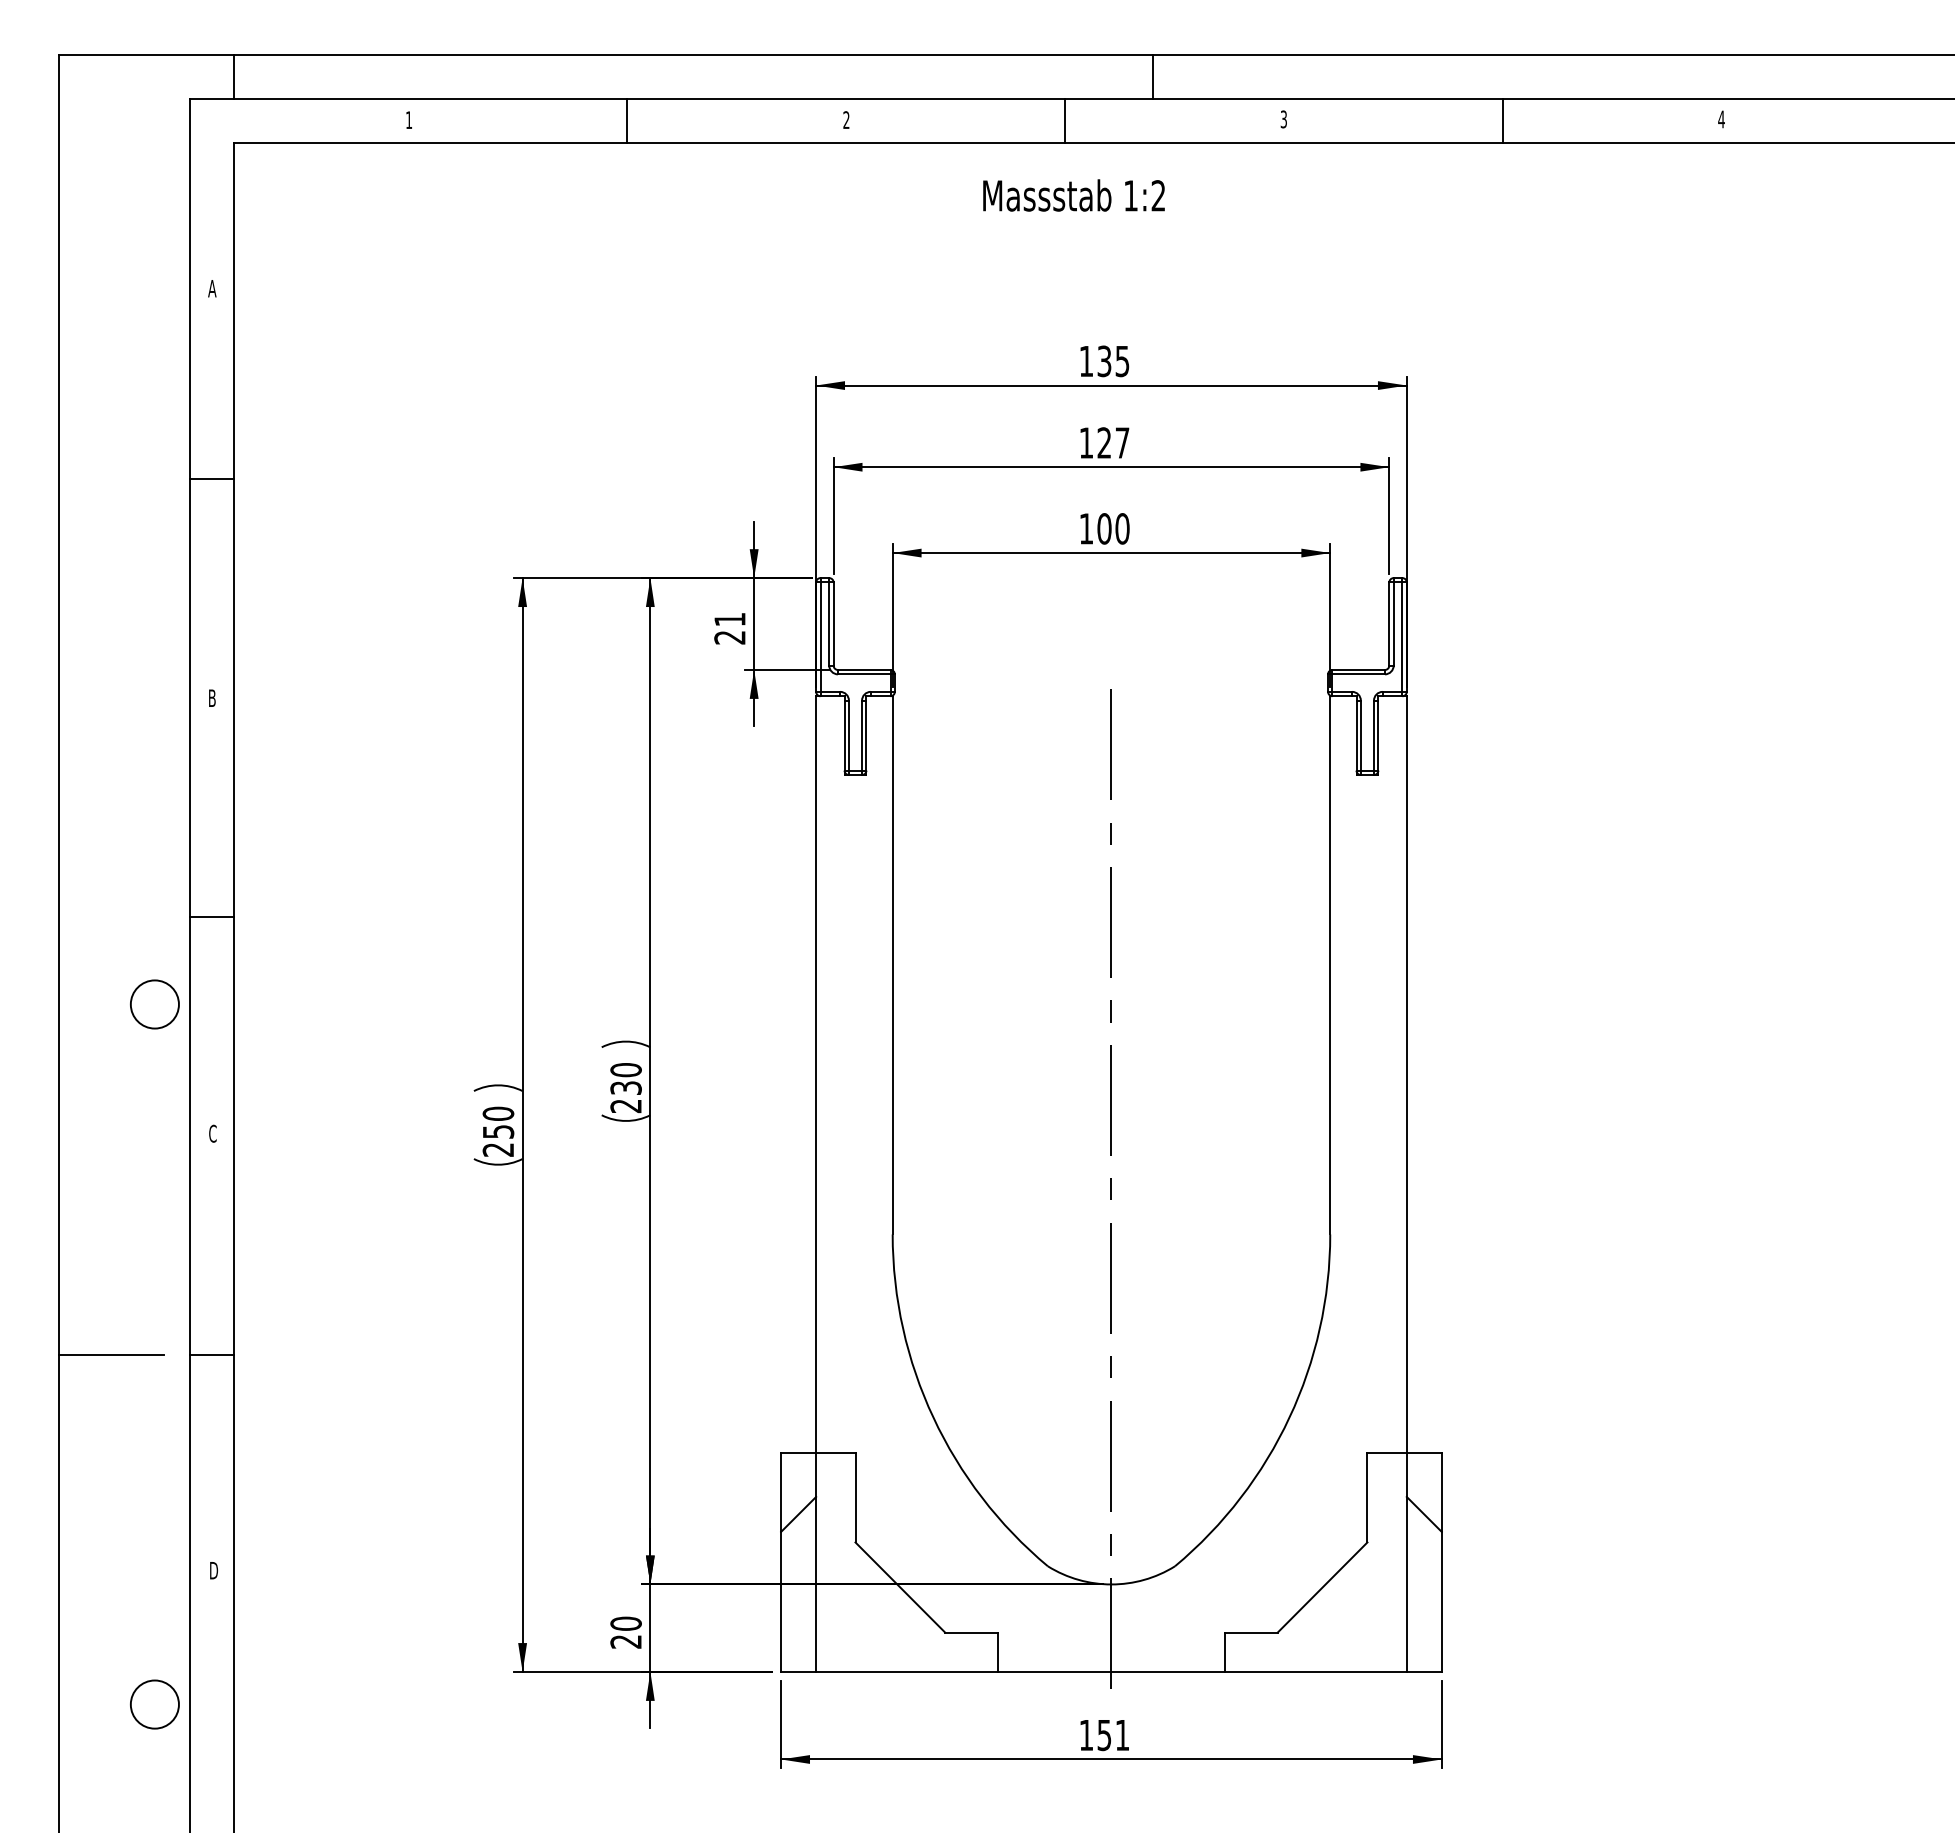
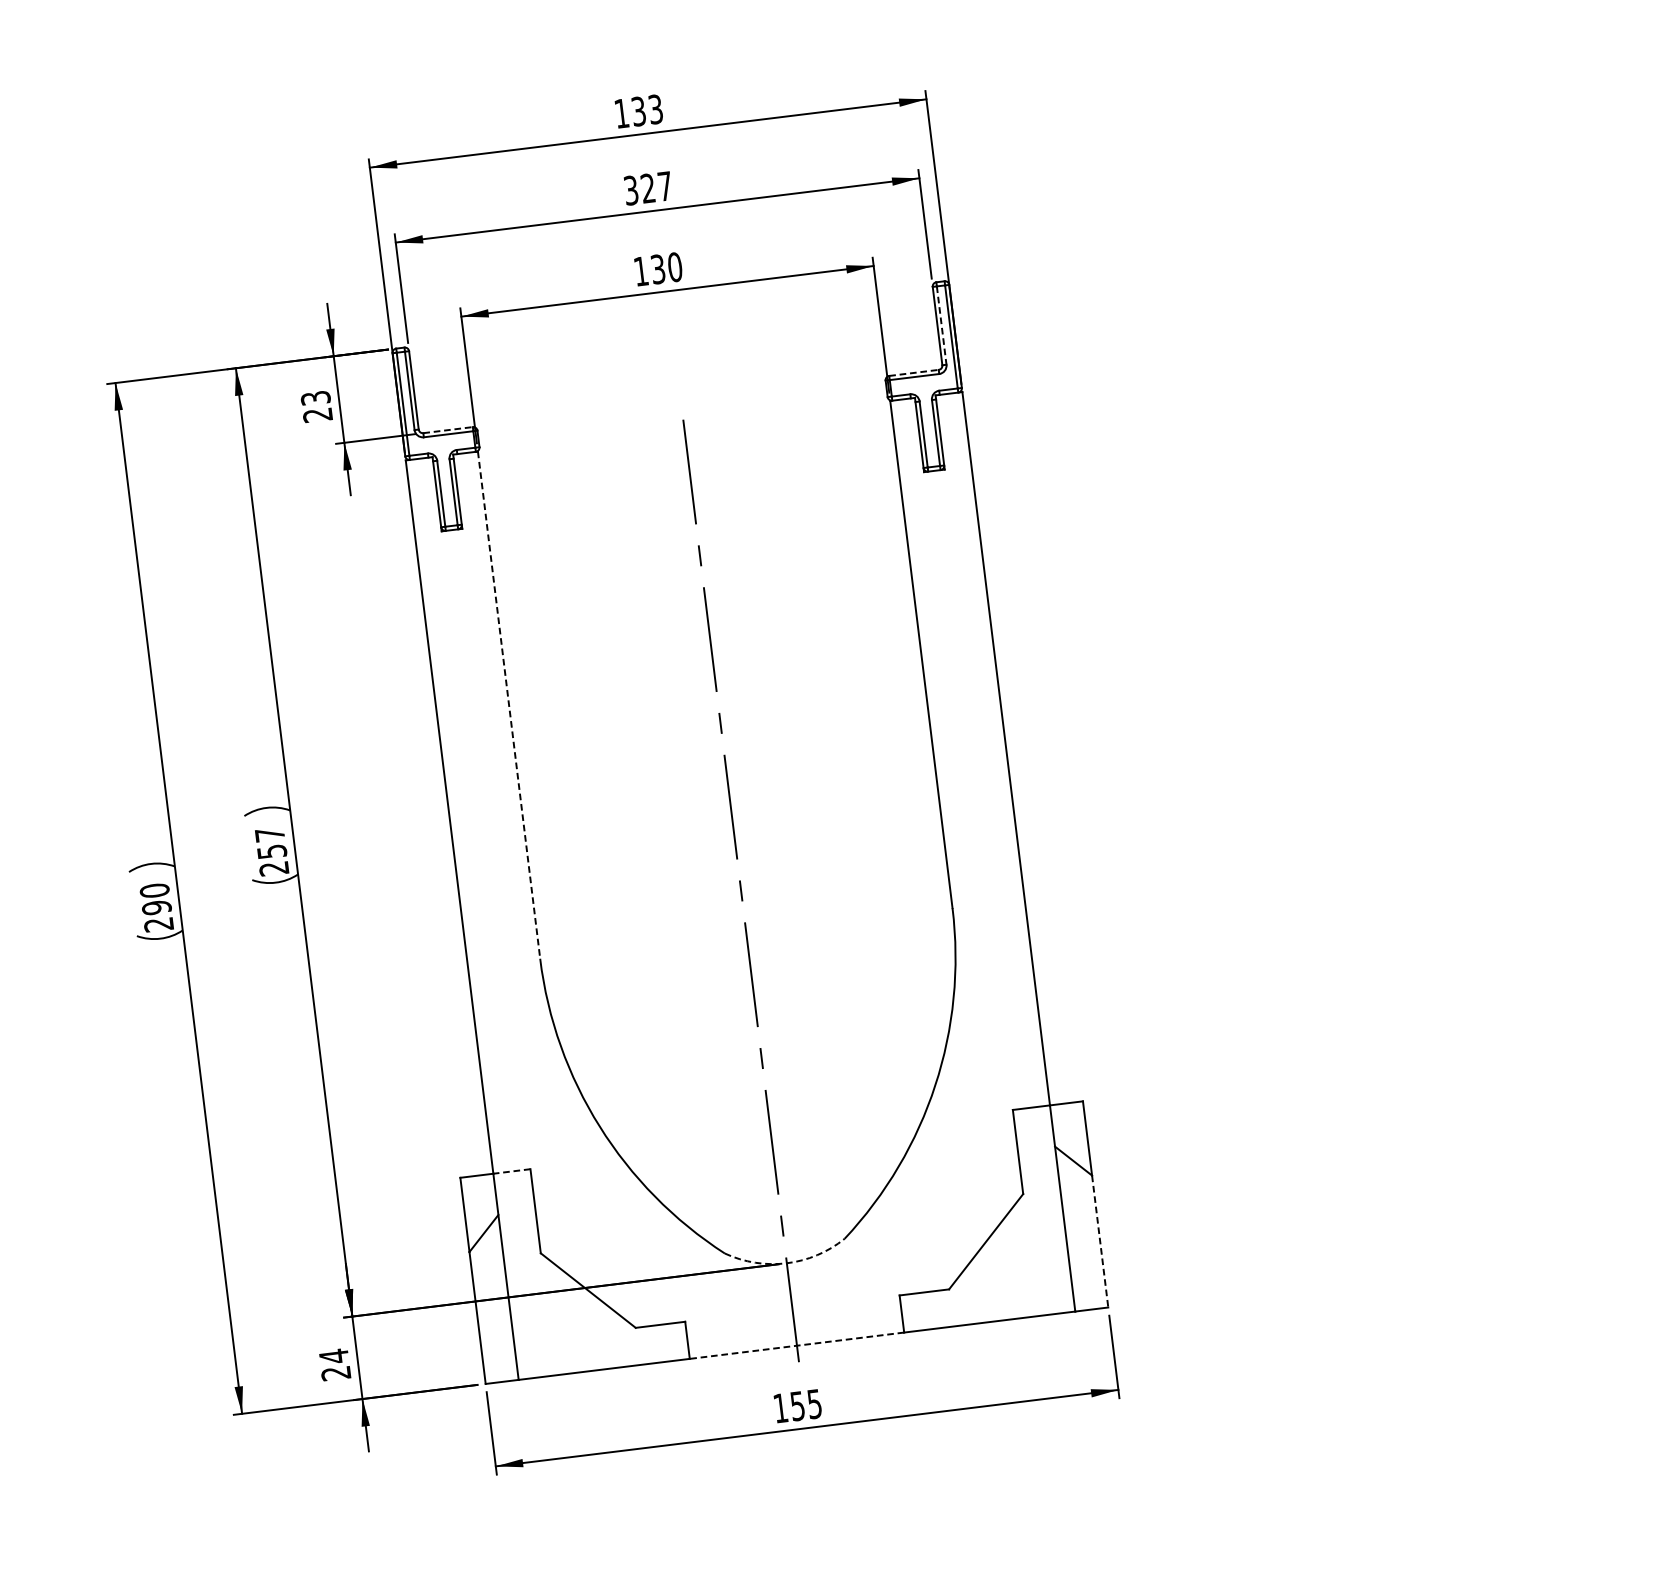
text: (1122, 360) -> (655, 108), 135 -> 133
text: (1086, 442) -> (631, 190), 127 -> 327
text: (1104, 528) -> (658, 269), 100 -> 130
text: (729, 619) -> (315, 398), 21 -> 23
line: (1393, 624) -> (941, 326), solid -> dashed
line: (864, 669) -> (448, 429), solid -> dashed
line: (1359, 669) -> (914, 372), solid -> dashed
line: (892, 965) -> (508, 705), solid -> dashed
text: (625, 1078) -> (270, 842), 230 -> 257
text: (498, 1131) -> (156, 907), 250 -> 290
line: (835, 1453) -> (511, 1171), solid -> dashed
arc: (1111, 1584) -> (786, 1263), solid -> dashed
line: (1441, 1602) -> (1099, 1242), solid -> dashed
text: (625, 1623) -> (333, 1356), 20 -> 24
line: (1111, 1671) -> (796, 1345), solid -> dashed
text: (1122, 1735) -> (814, 1404), 151 -> 155

